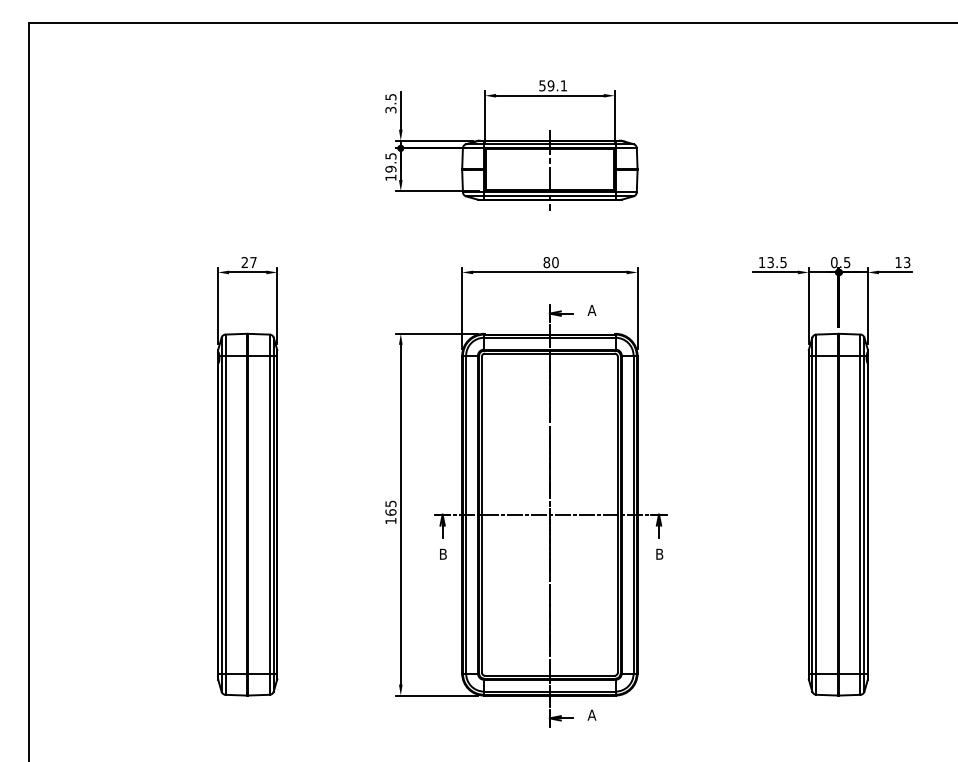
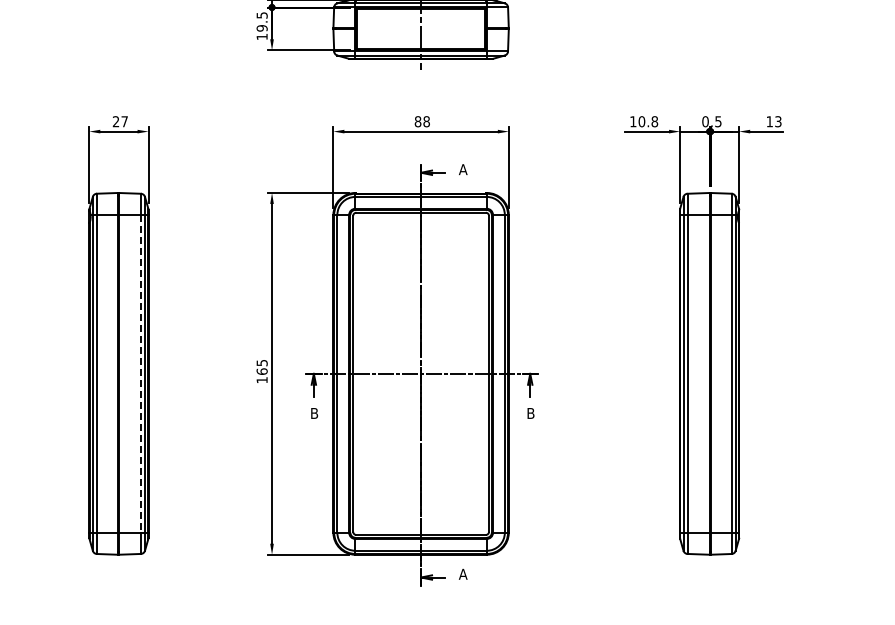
text: (555, 262) -> (426, 121), 80 -> 88
text: (776, 262) -> (647, 121), 13.5 -> 10.8
line: (269, 514) -> (140, 373), solid -> dashed

